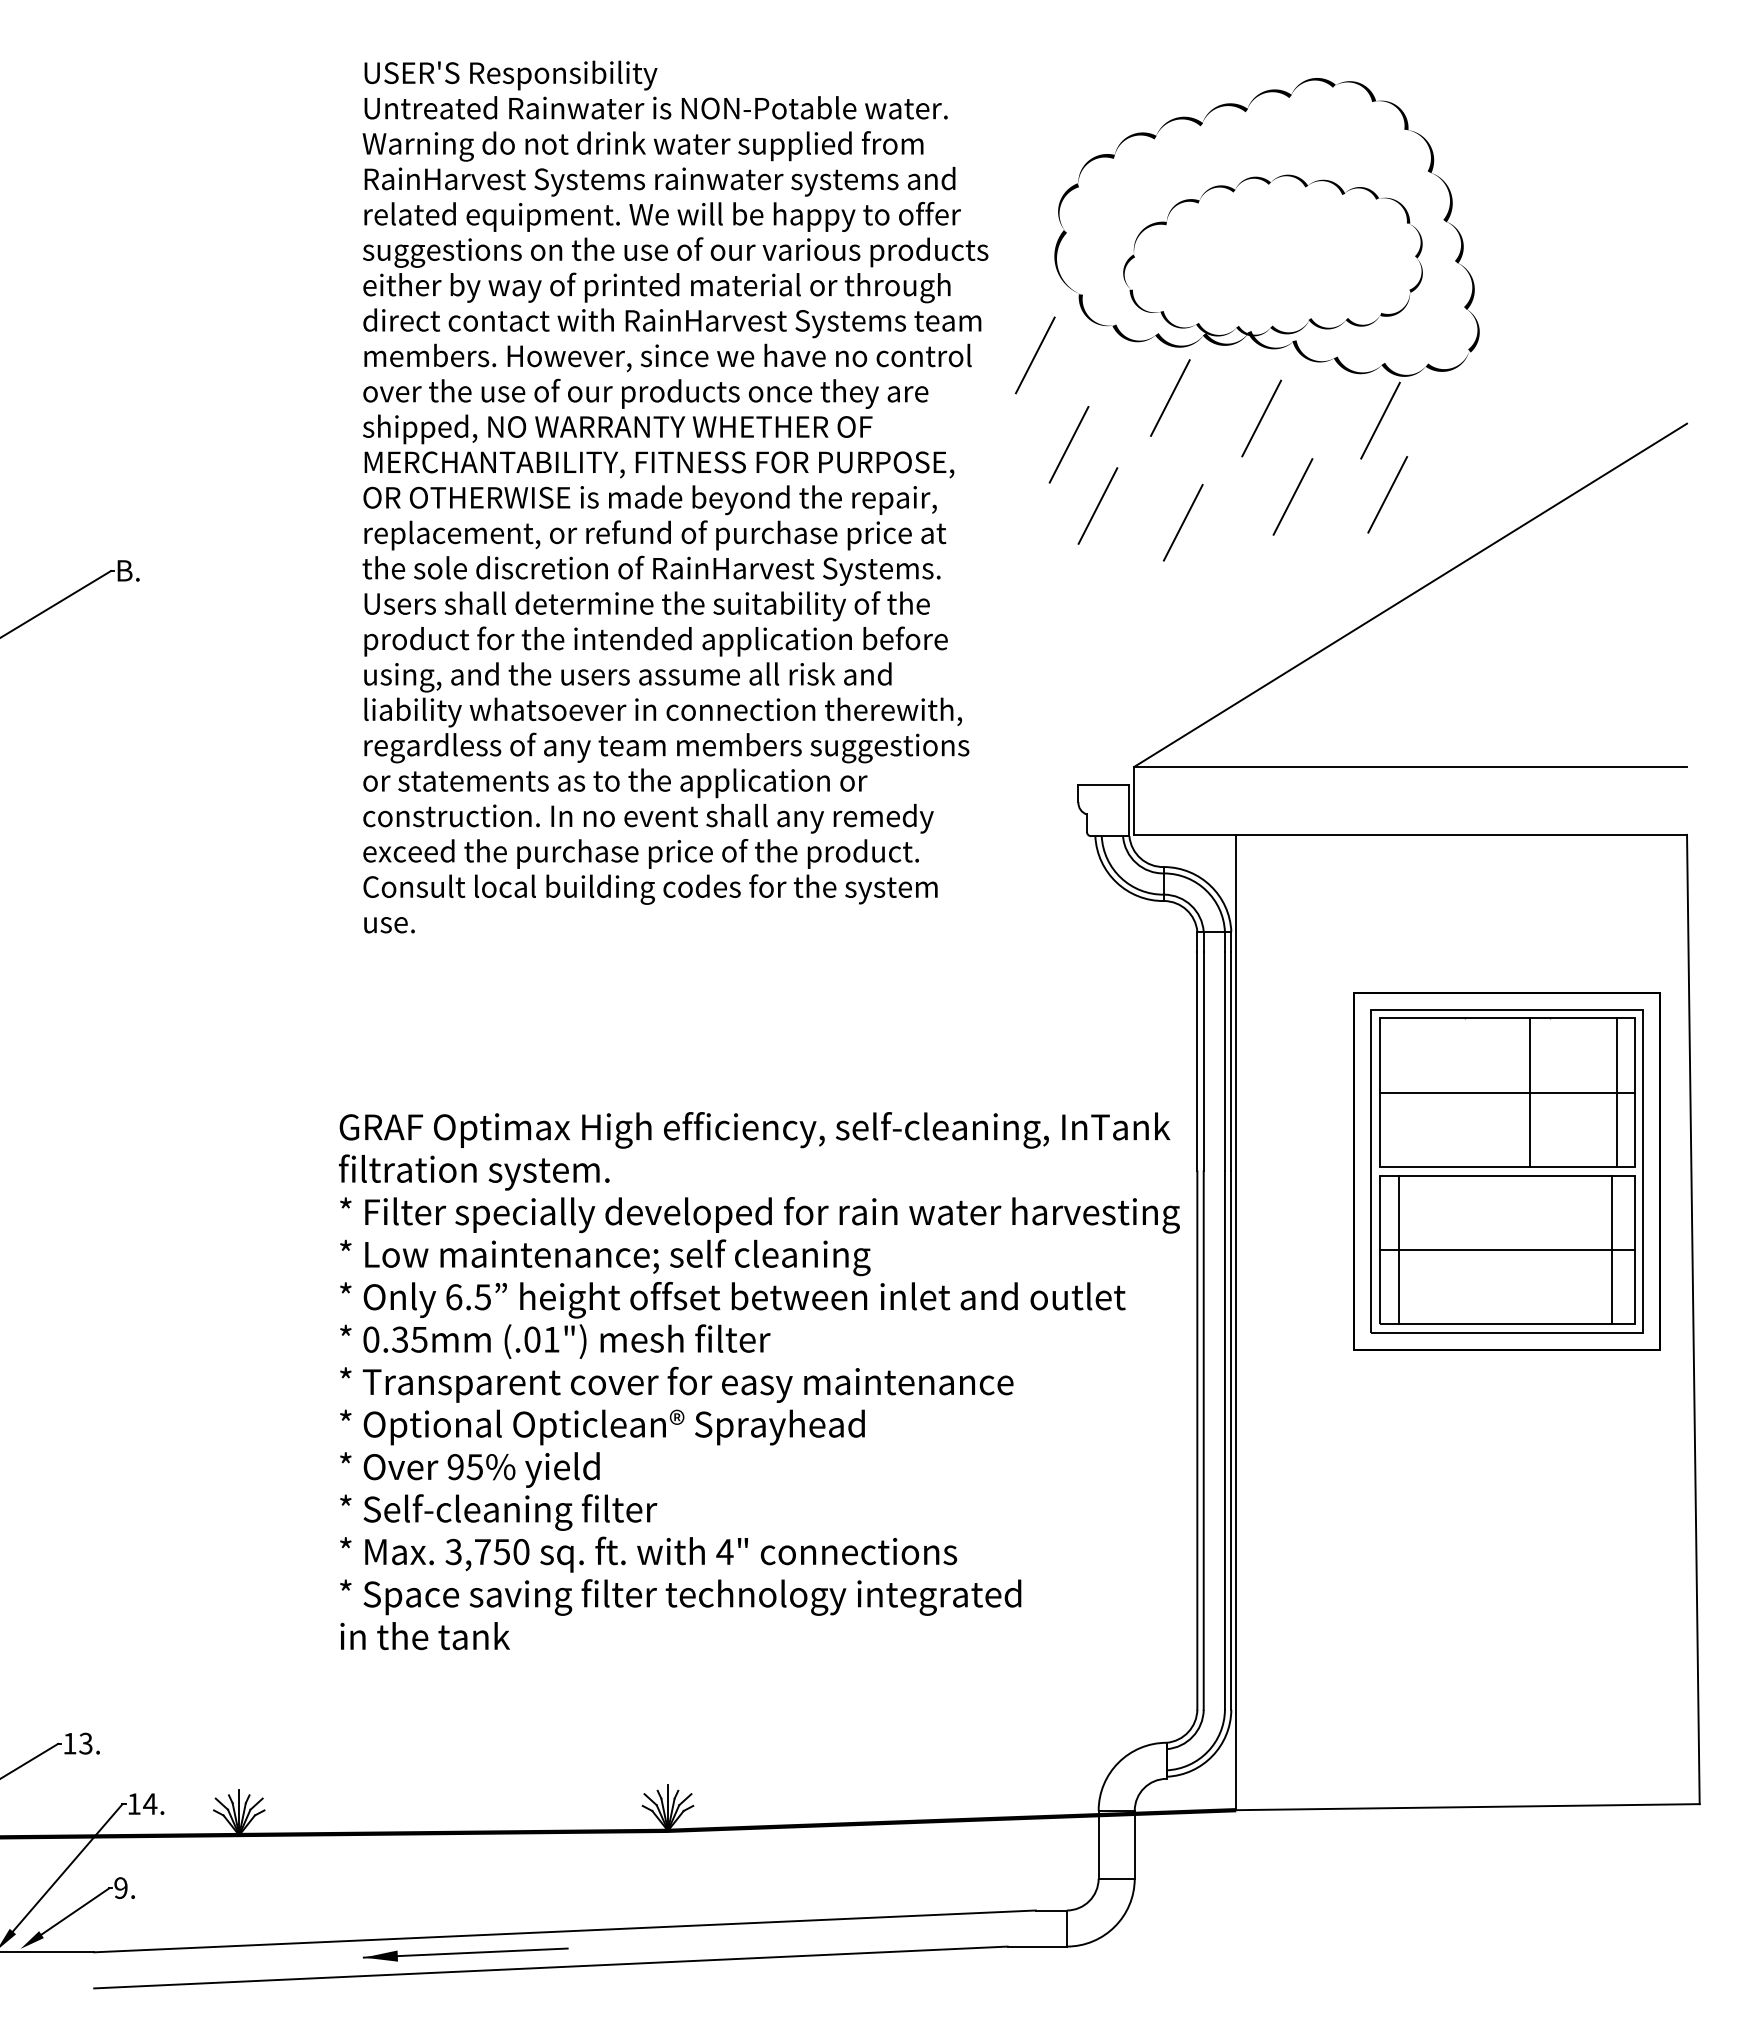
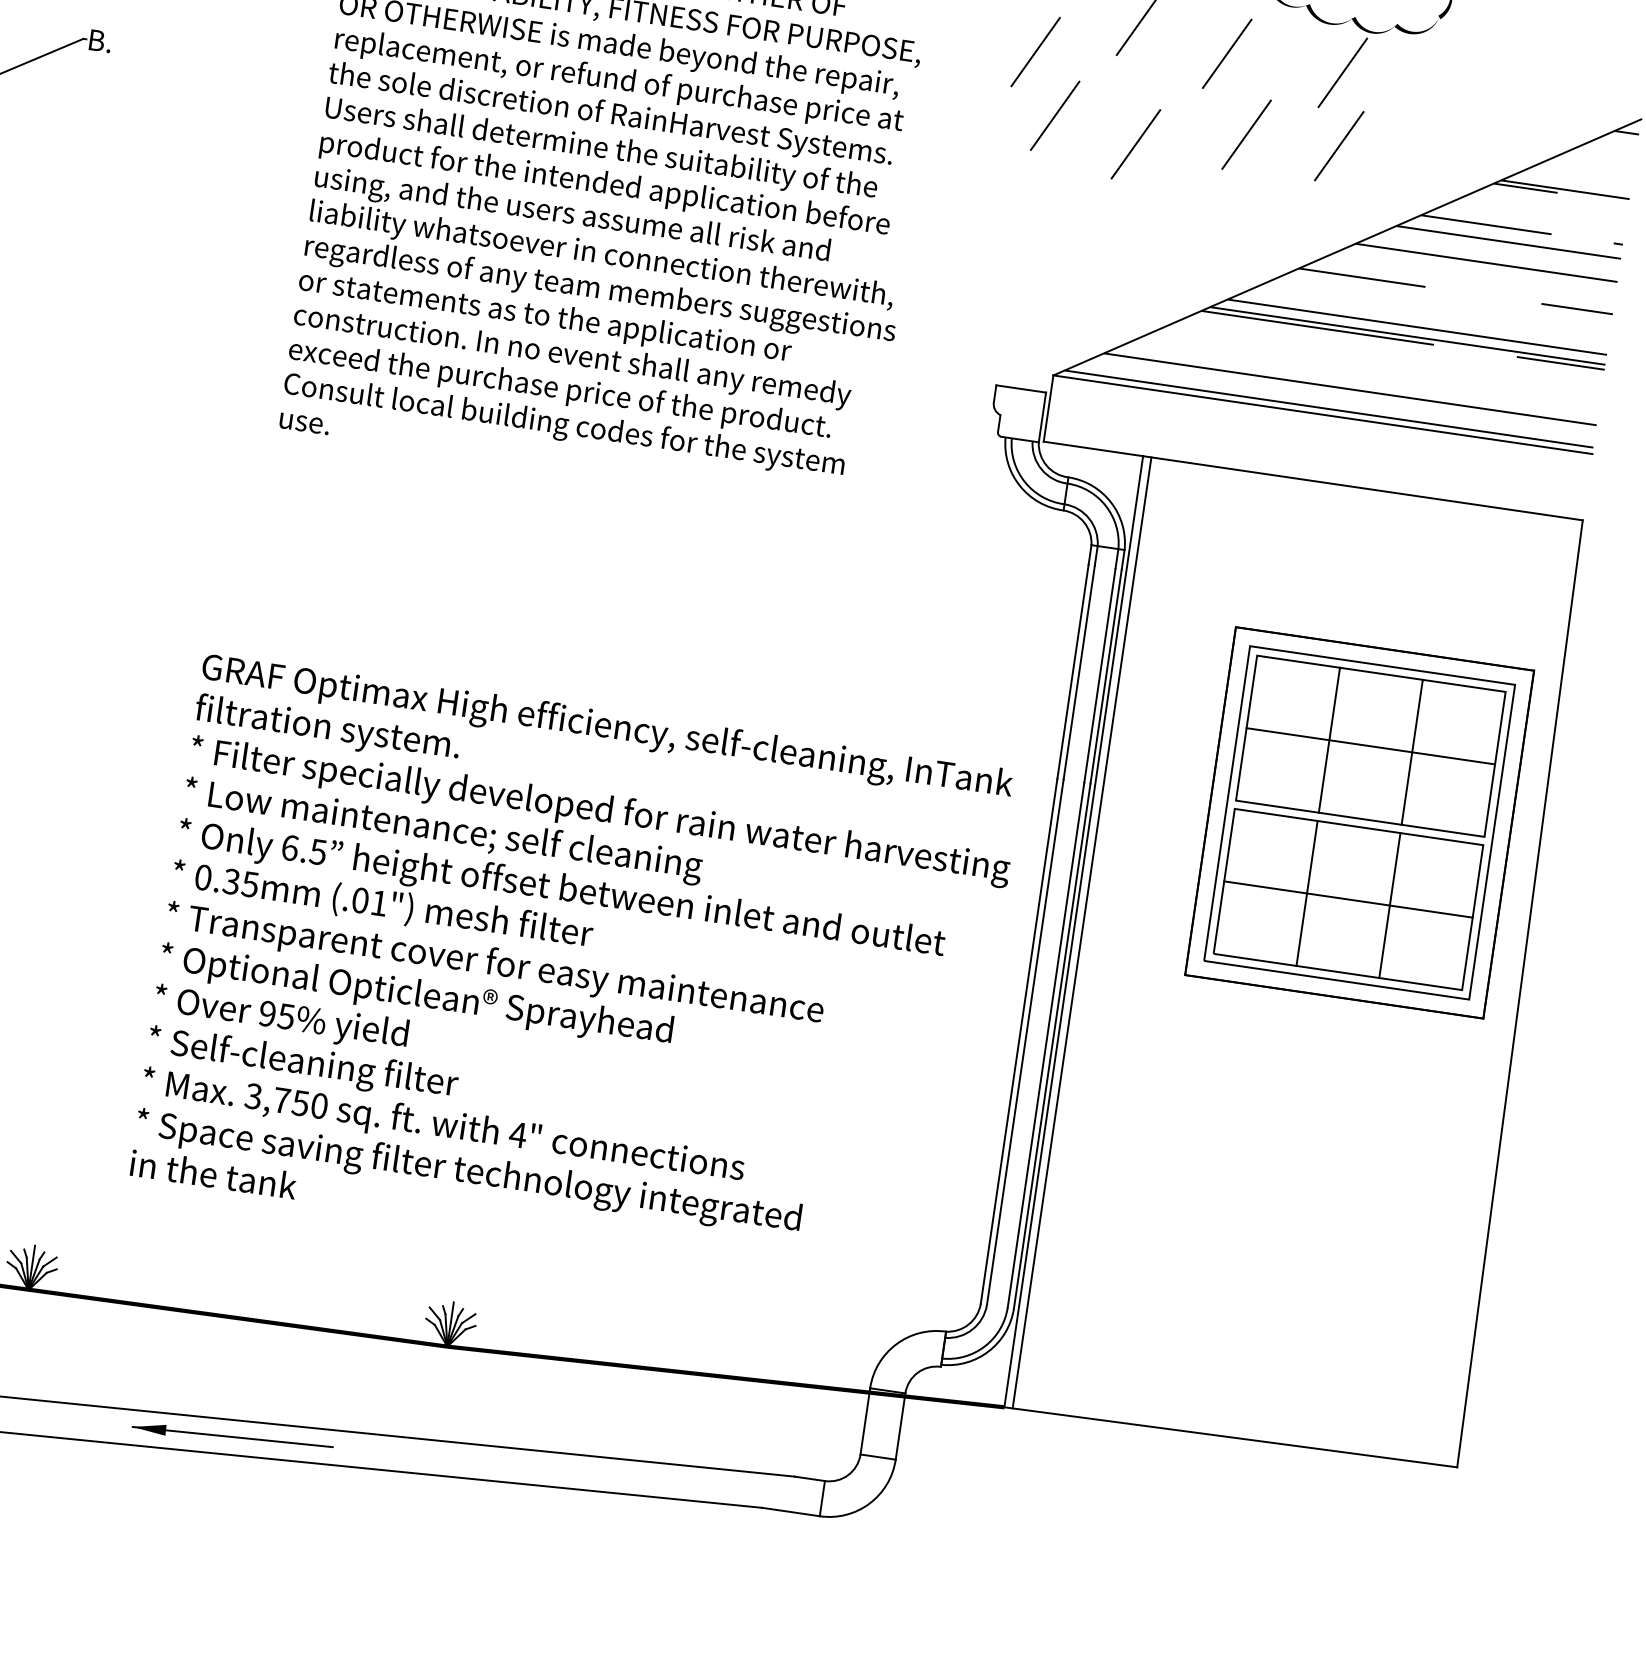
hatch: (1415, 599) -> (1351, 252), added
line: (1529, 1092) -> (1329, 739), moved
line: (1616, 1092) -> (1412, 752), moved
line: (1398, 1249) -> (1306, 893), moved
line: (1611, 1249) -> (1389, 905), moved
line: (1244, 1322) -> (1081, 932), added
text: (759, 1381) -> (575, 973), moved

